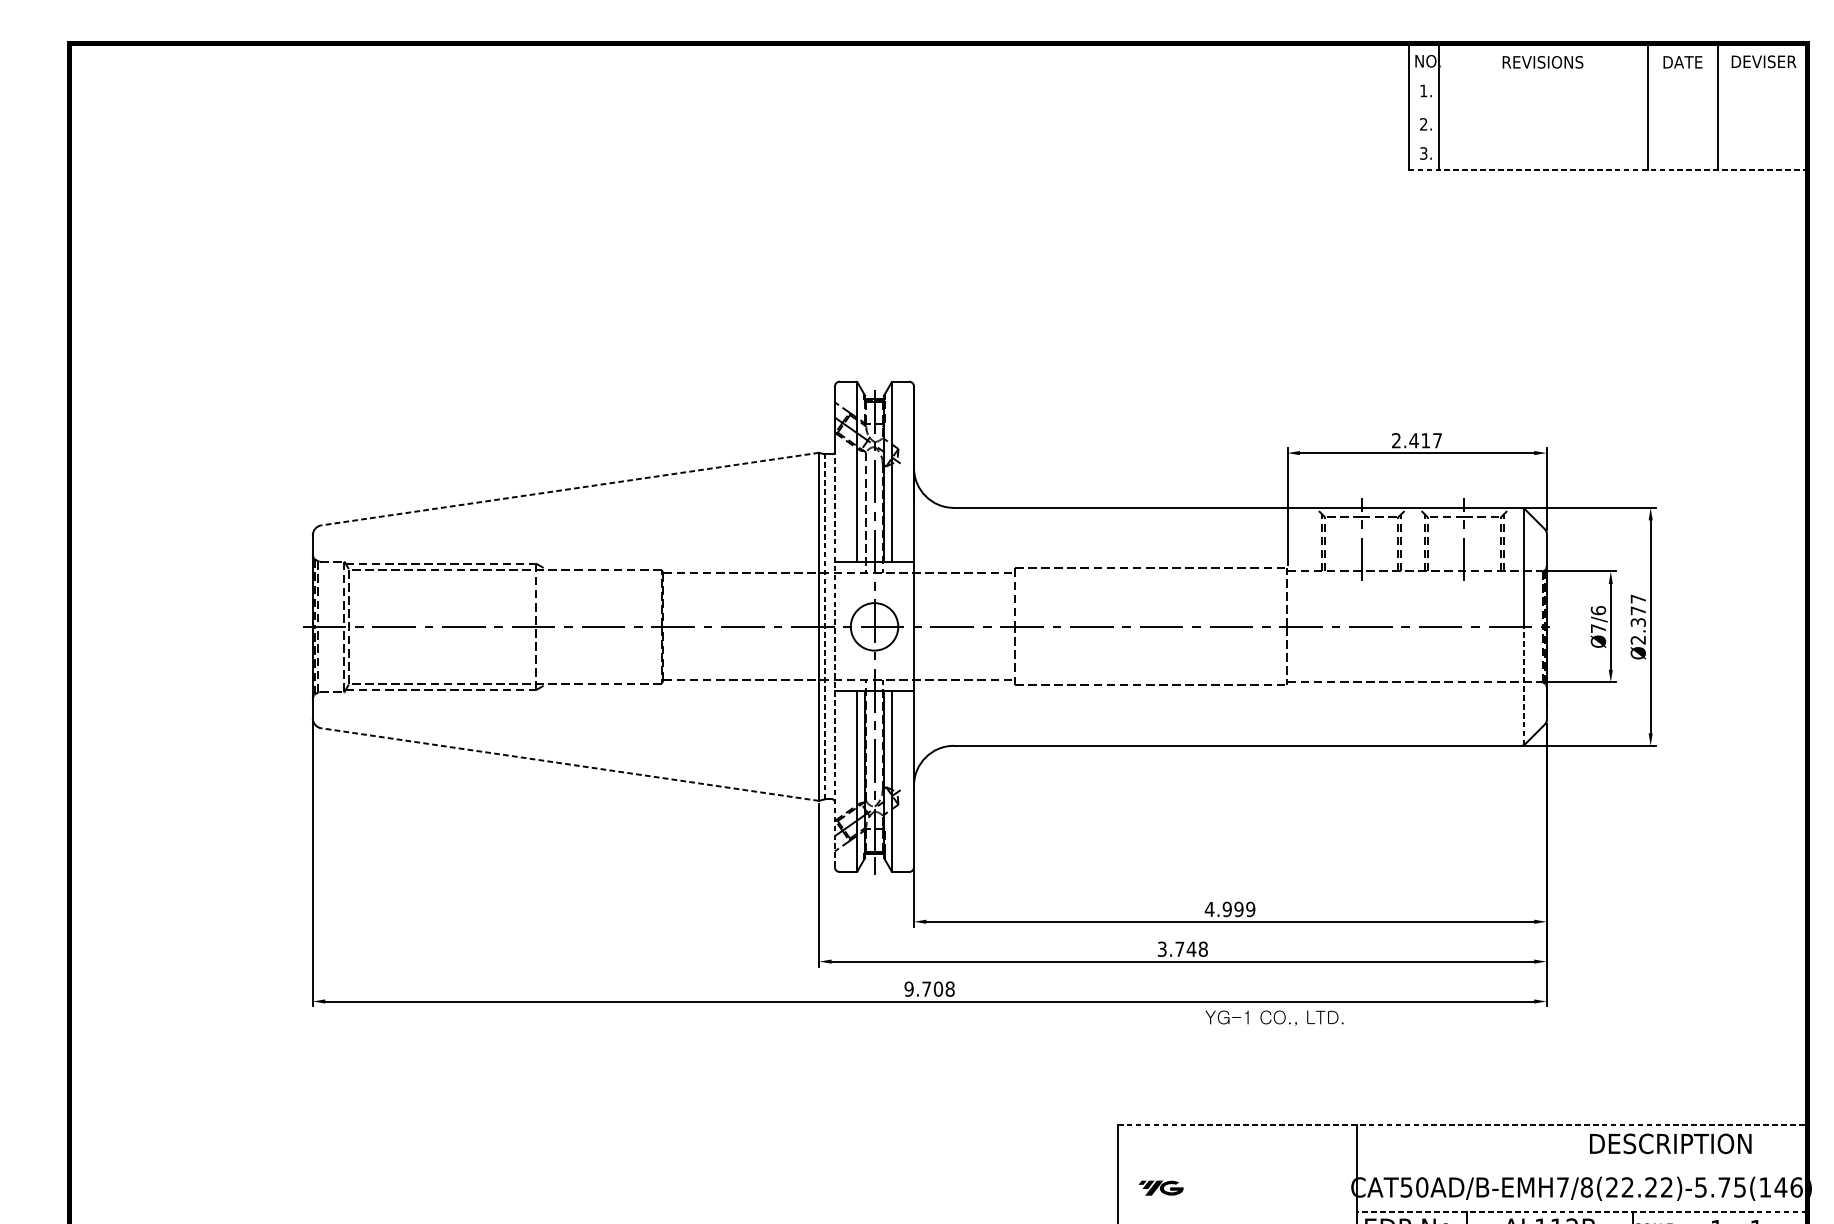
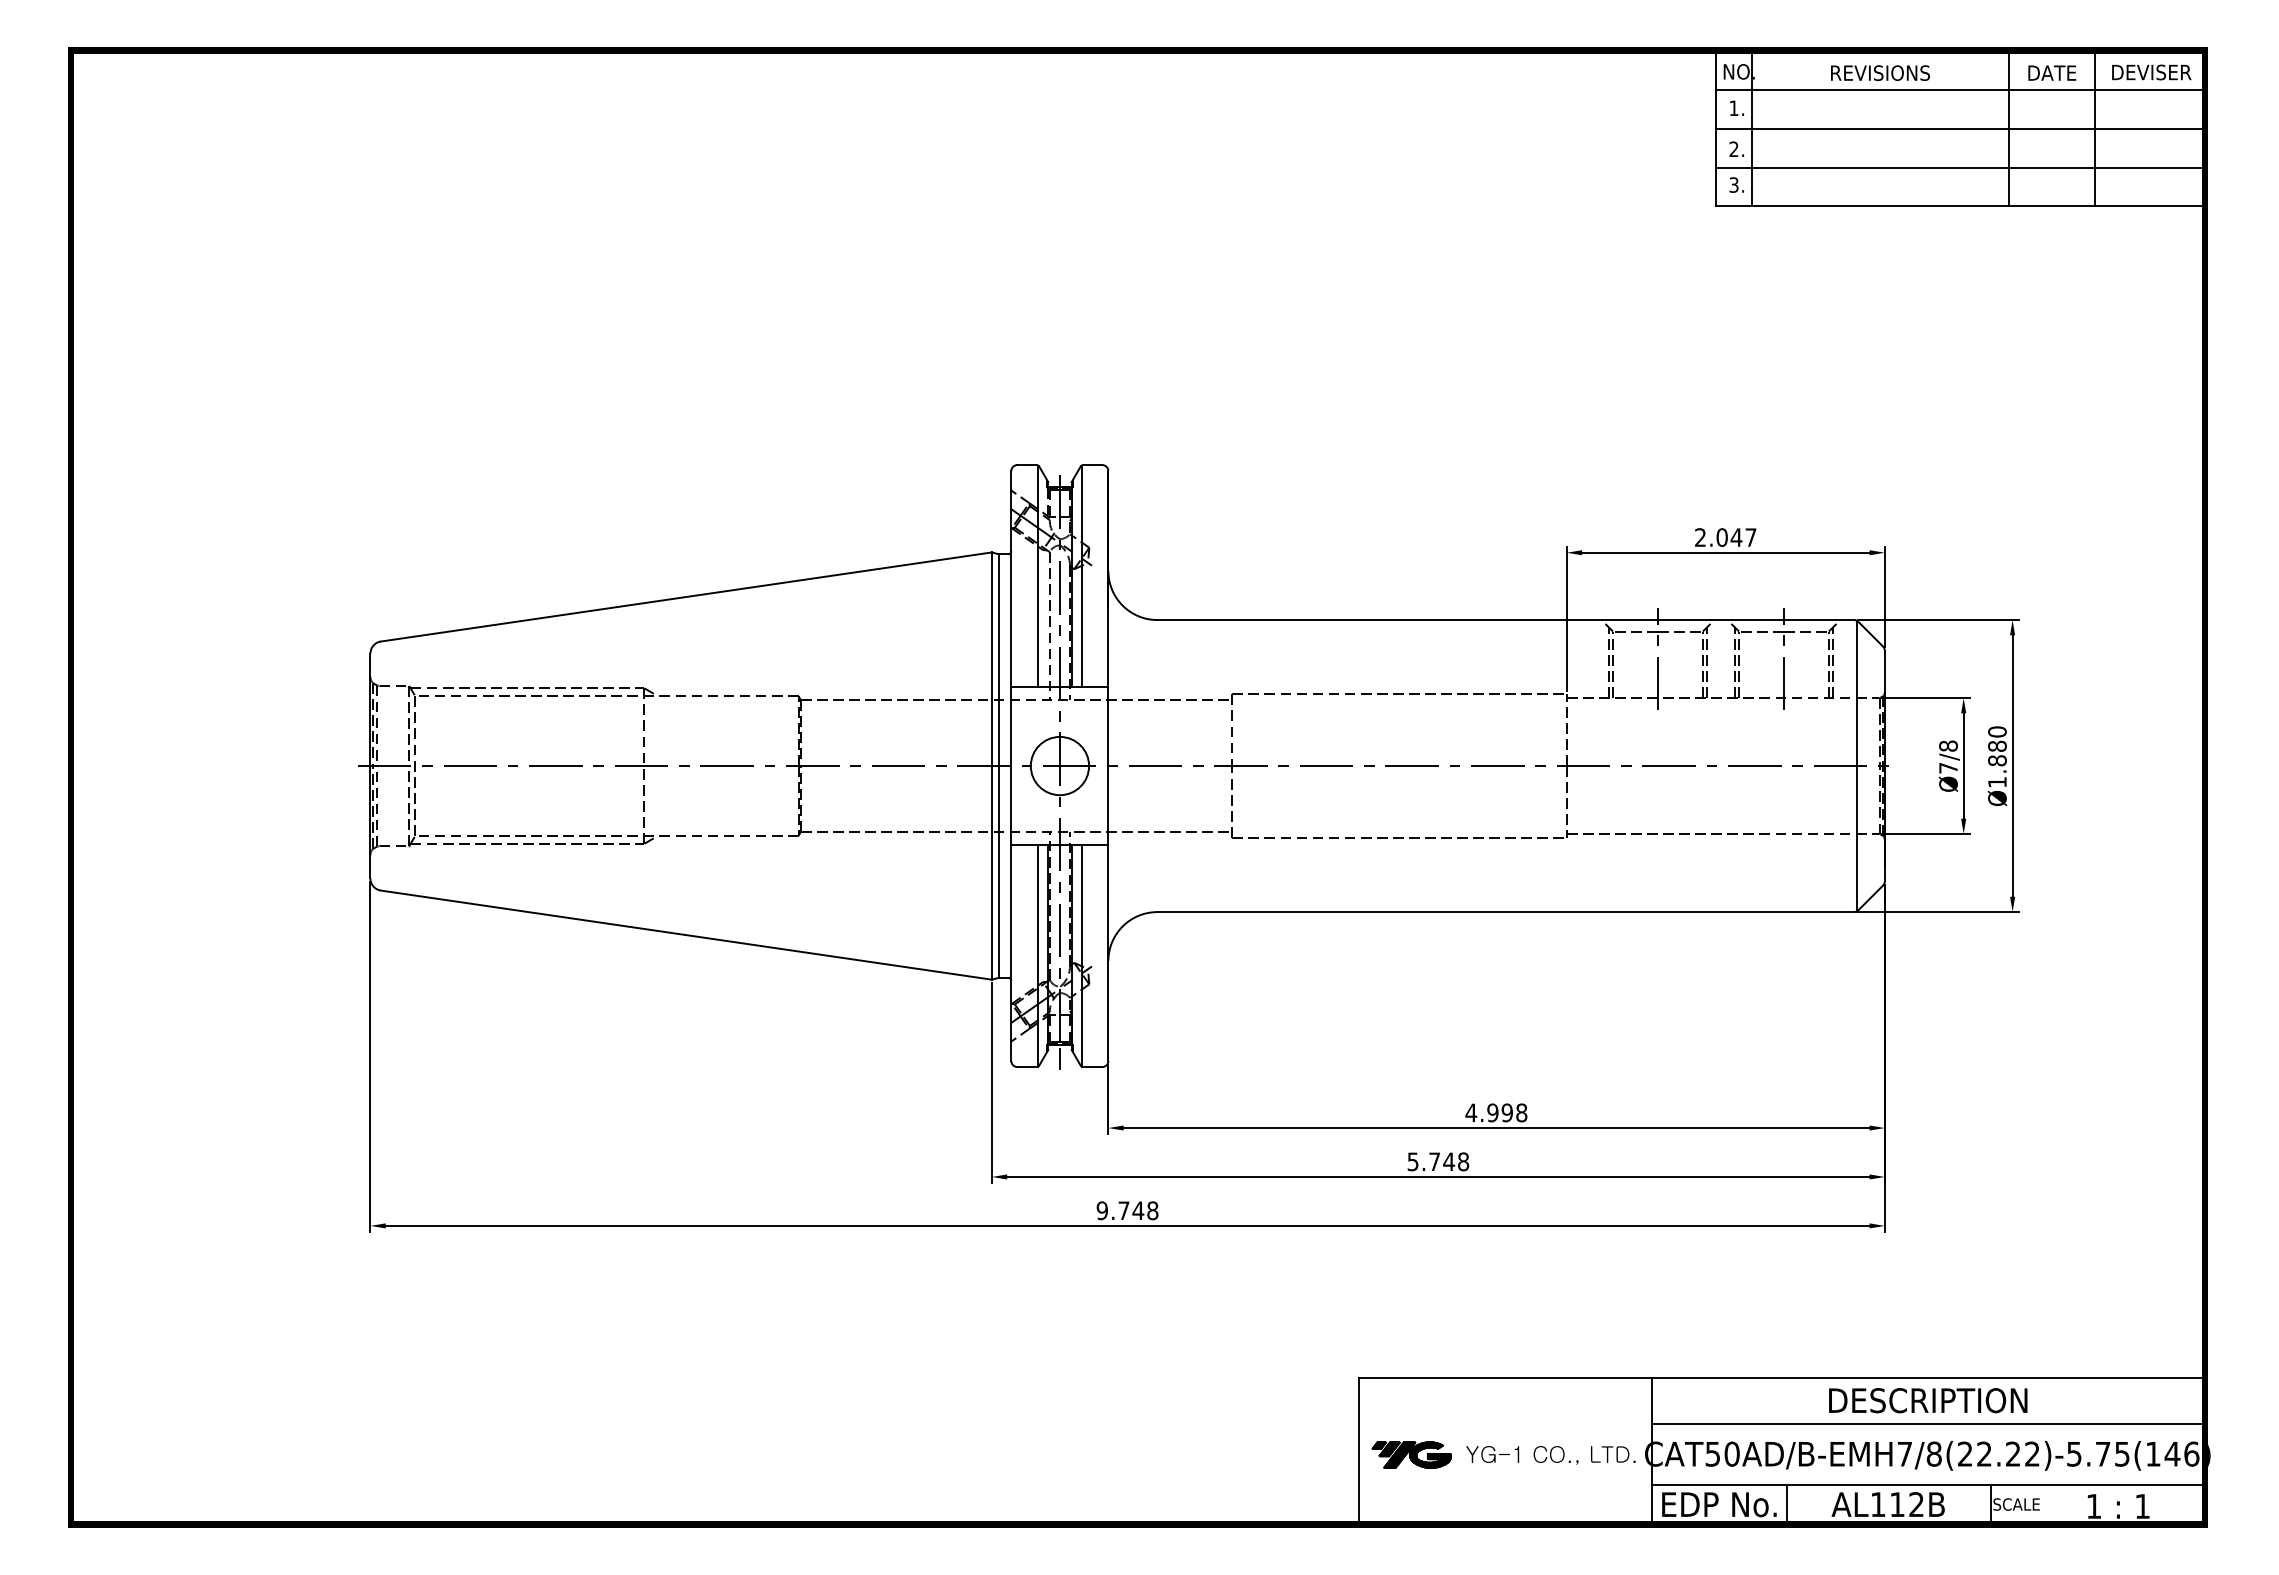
line: (1607, 75) -> (1959, 89), added
line: (1607, 107) -> (1959, 128), added
line: (1607, 139) -> (1959, 167), added
line: (1608, 170) -> (1960, 205), dashed -> solid
text: (1420, 440) -> (1729, 537), 2.417 -> 2.047
line: (570, 489) -> (686, 597), dashed -> solid
text: (1598, 610) -> (1948, 745), Ø7/6 -> Ø7/8
text: (1638, 619) -> (1997, 756), Ø2.377 -> Ø1.880
line: (824, 627) -> (998, 766), dashed -> solid
line: (835, 659) -> (1011, 806), dashed -> solid
line: (1523, 685) -> (1856, 838), dashed -> solid
line: (570, 764) -> (686, 935), dashed -> solid
text: (1250, 909) -> (1521, 1112), 4.999 -> 4.998
text: (1162, 949) -> (1413, 1161), 3.748 -> 5.748
text: (938, 988) -> (1138, 1210), 9.708 -> 9.748
text: (1274, 1018) -> (1550, 1455), moved
line: (1463, 1125) -> (1782, 1377), dashed -> solid
text: (1670, 1143) -> (1928, 1400), moved
line: (1581, 1162) -> (1927, 1423), added
part: (1160, 1187) -> (1411, 1454), size x1.43
line: (1582, 1212) -> (1928, 1484), dashed -> solid

